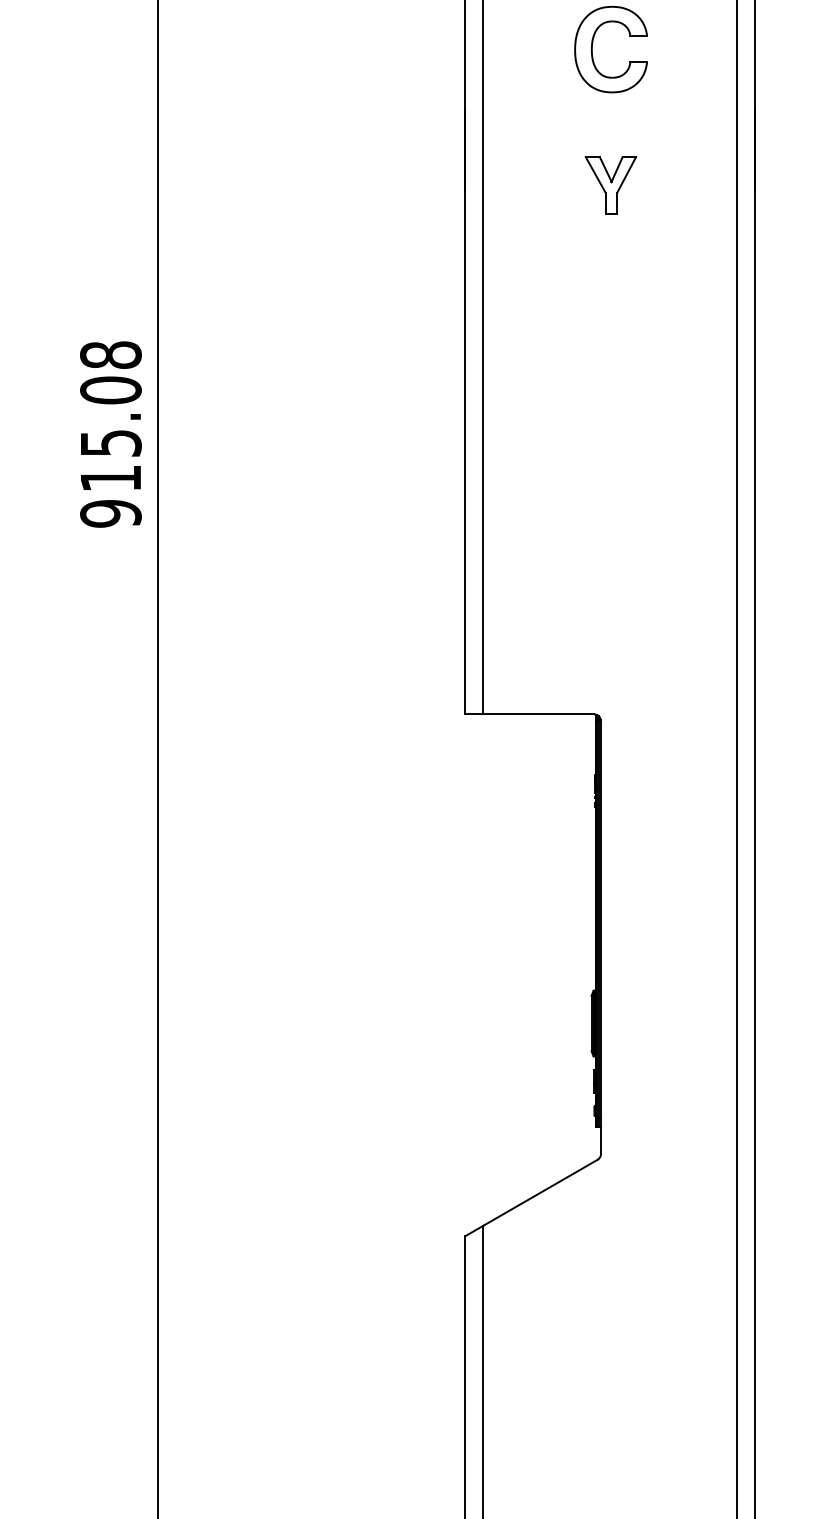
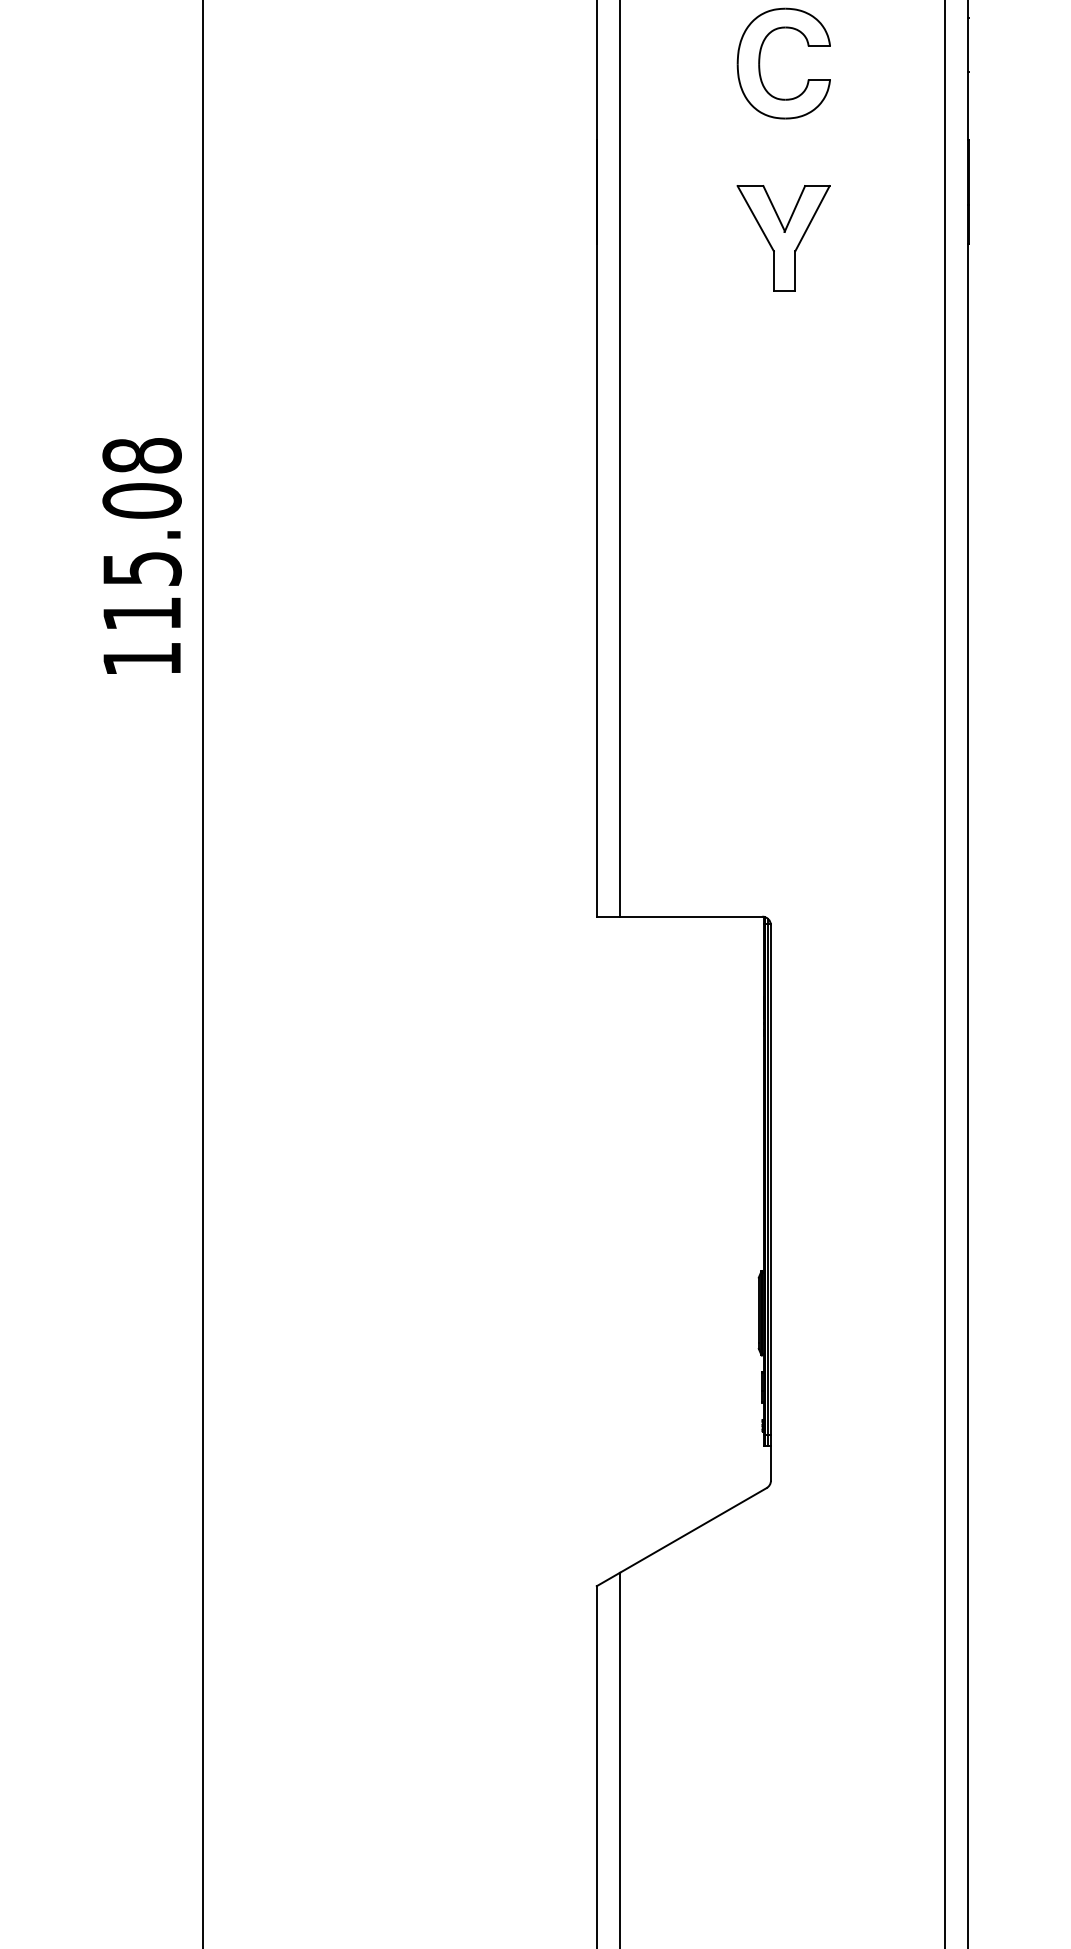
part: (610, 185) -> (783, 238), size x1.43
text: (110, 513) -> (141, 658), 915.08 -> 115.08

